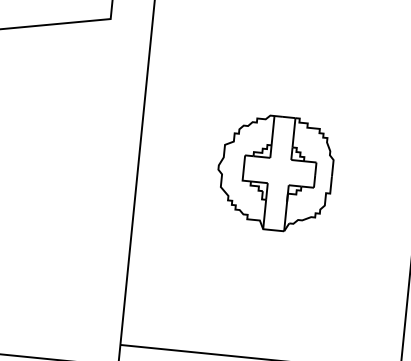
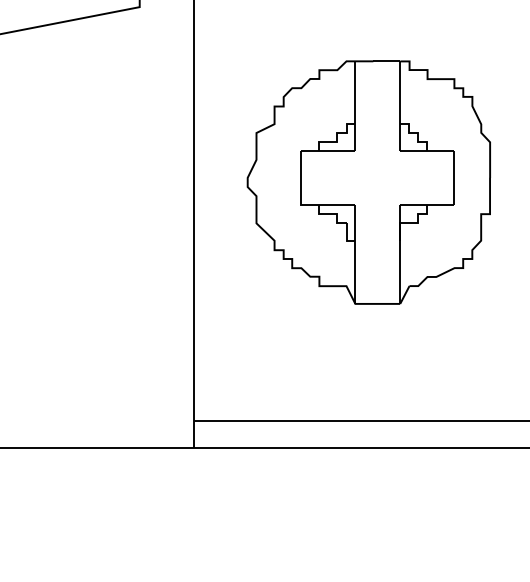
part: (274, 173) -> (368, 182), size x1.67

